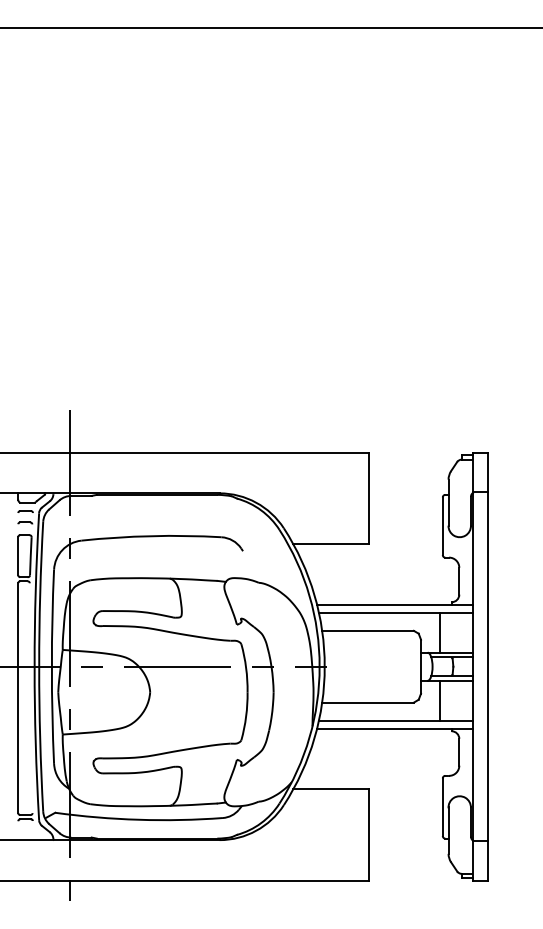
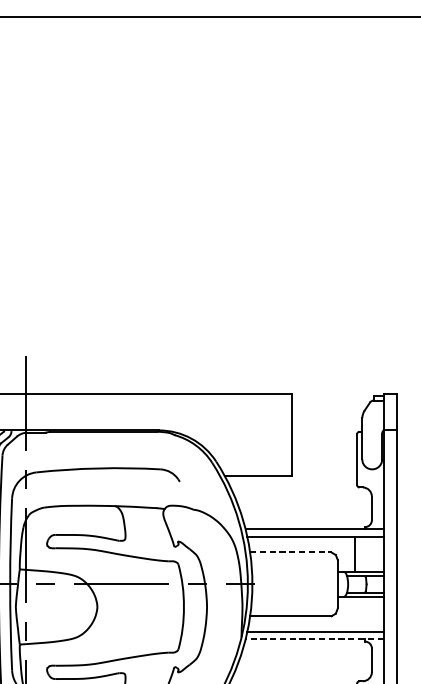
line: (368, 630) -> (291, 552), solid -> dashed
line: (440, 700) -> (355, 614), removed
line: (394, 728) -> (314, 639), solid -> dashed

